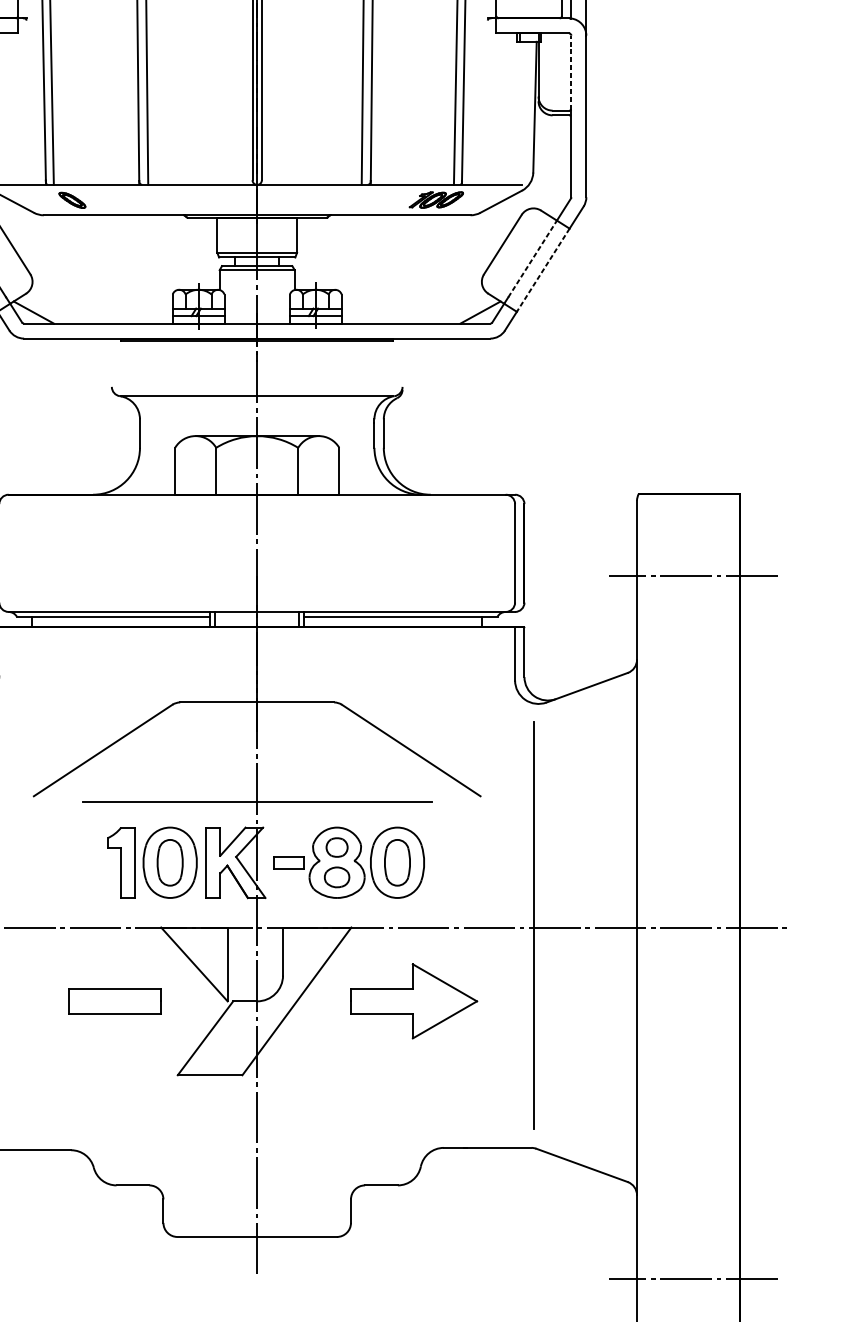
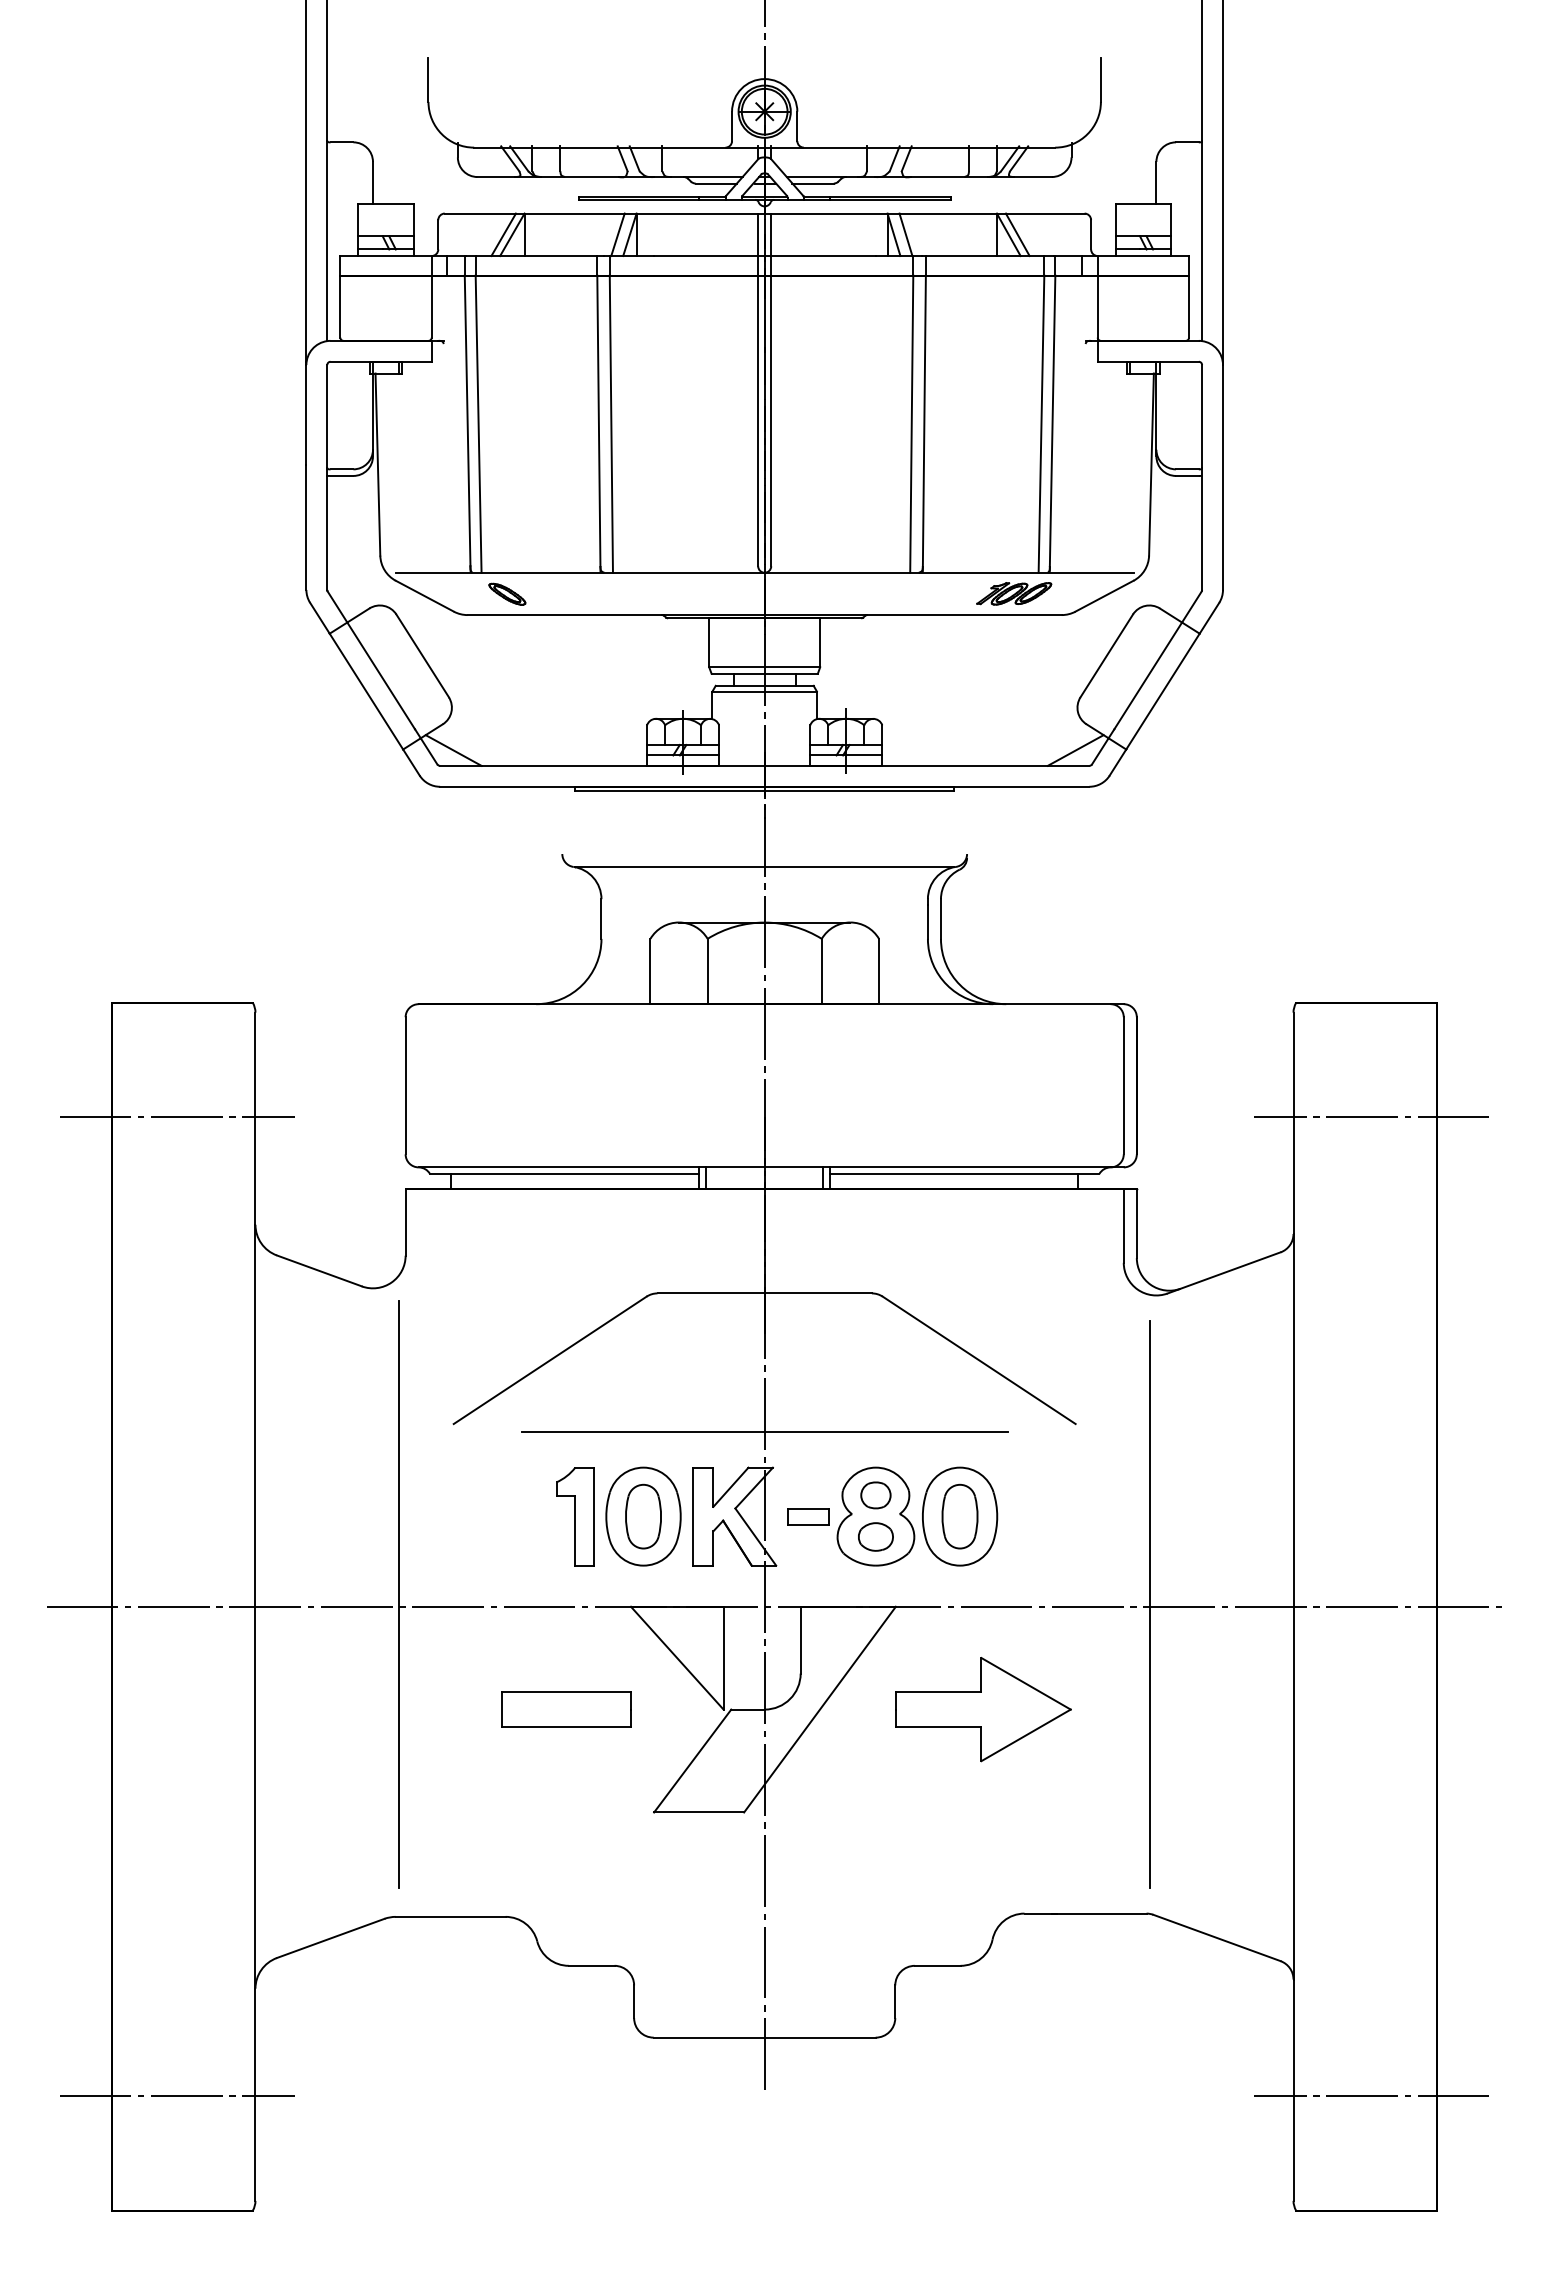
line: (571, 72) -> (1202, 416), dashed -> solid
line: (532, 258) -> (1148, 675), dashed -> solid
line: (542, 270) -> (1162, 691), dashed -> solid

